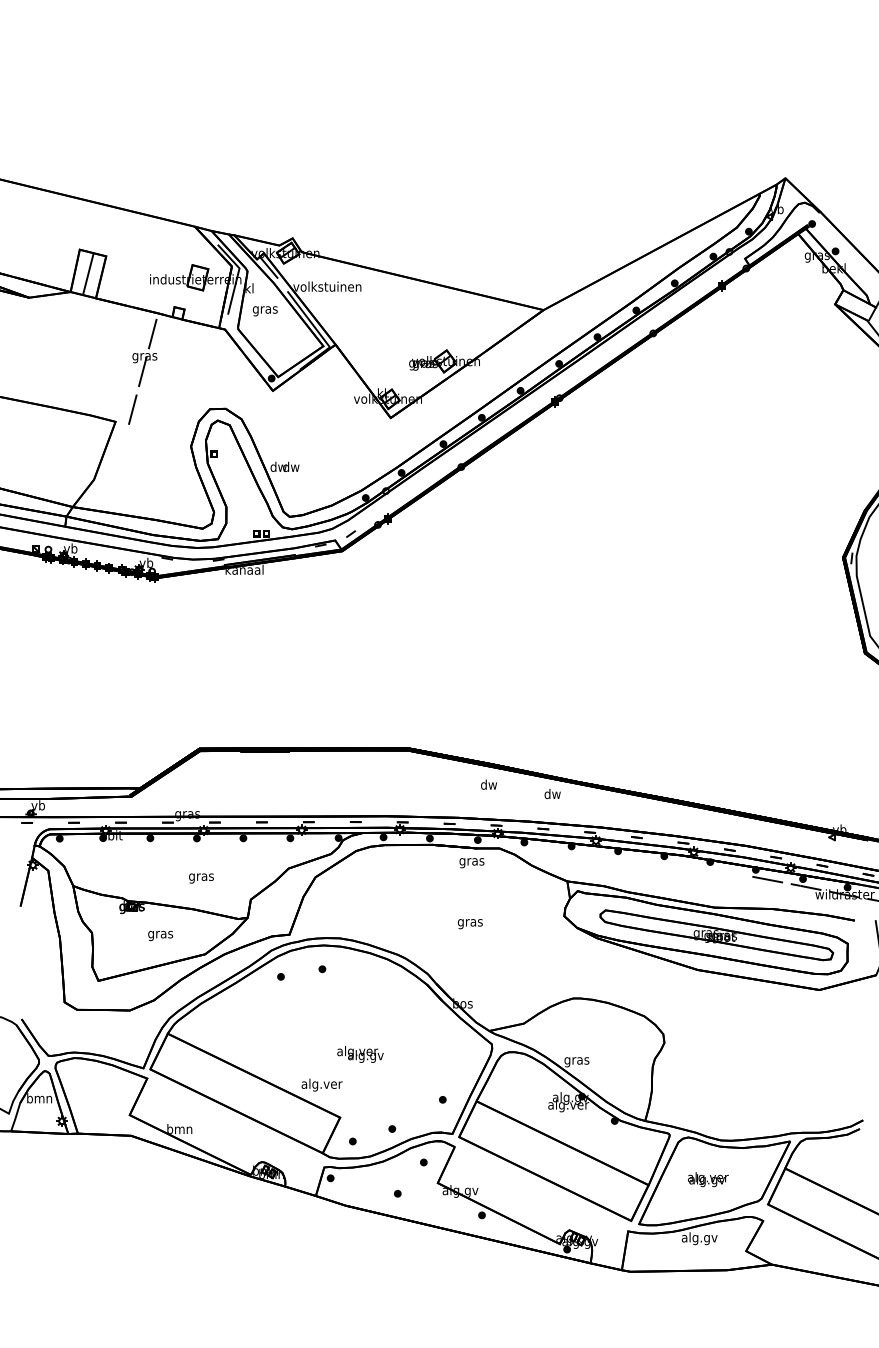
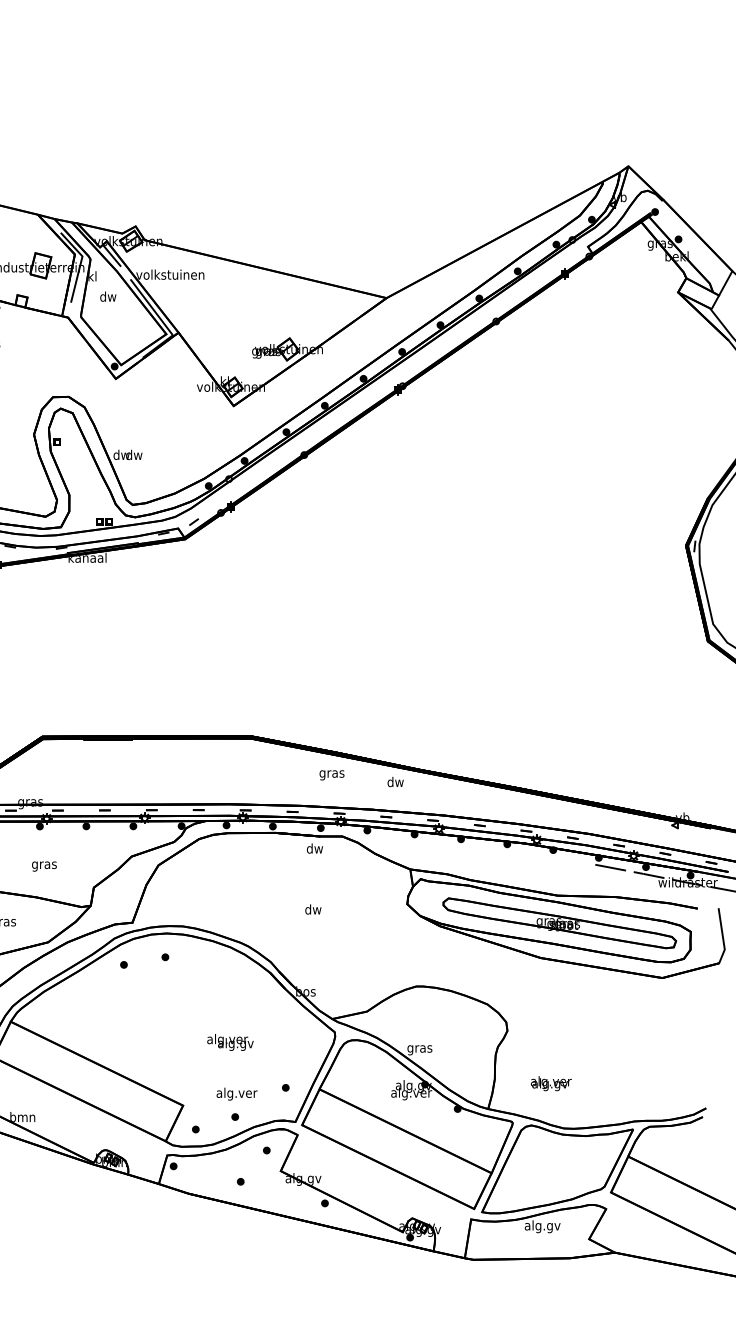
text: (264, 309) -> (107, 297), gras -> dw
text: (488, 785) -> (331, 773), dw -> gras
text: (471, 861) -> (314, 849), gras -> dw
text: (470, 922) -> (313, 910), gras -> dw
text: (360, 1054) -> (230, 1042), moved
text: (321, 1084) -> (236, 1093), moved
text: (708, 1179) -> (551, 1083), moved

